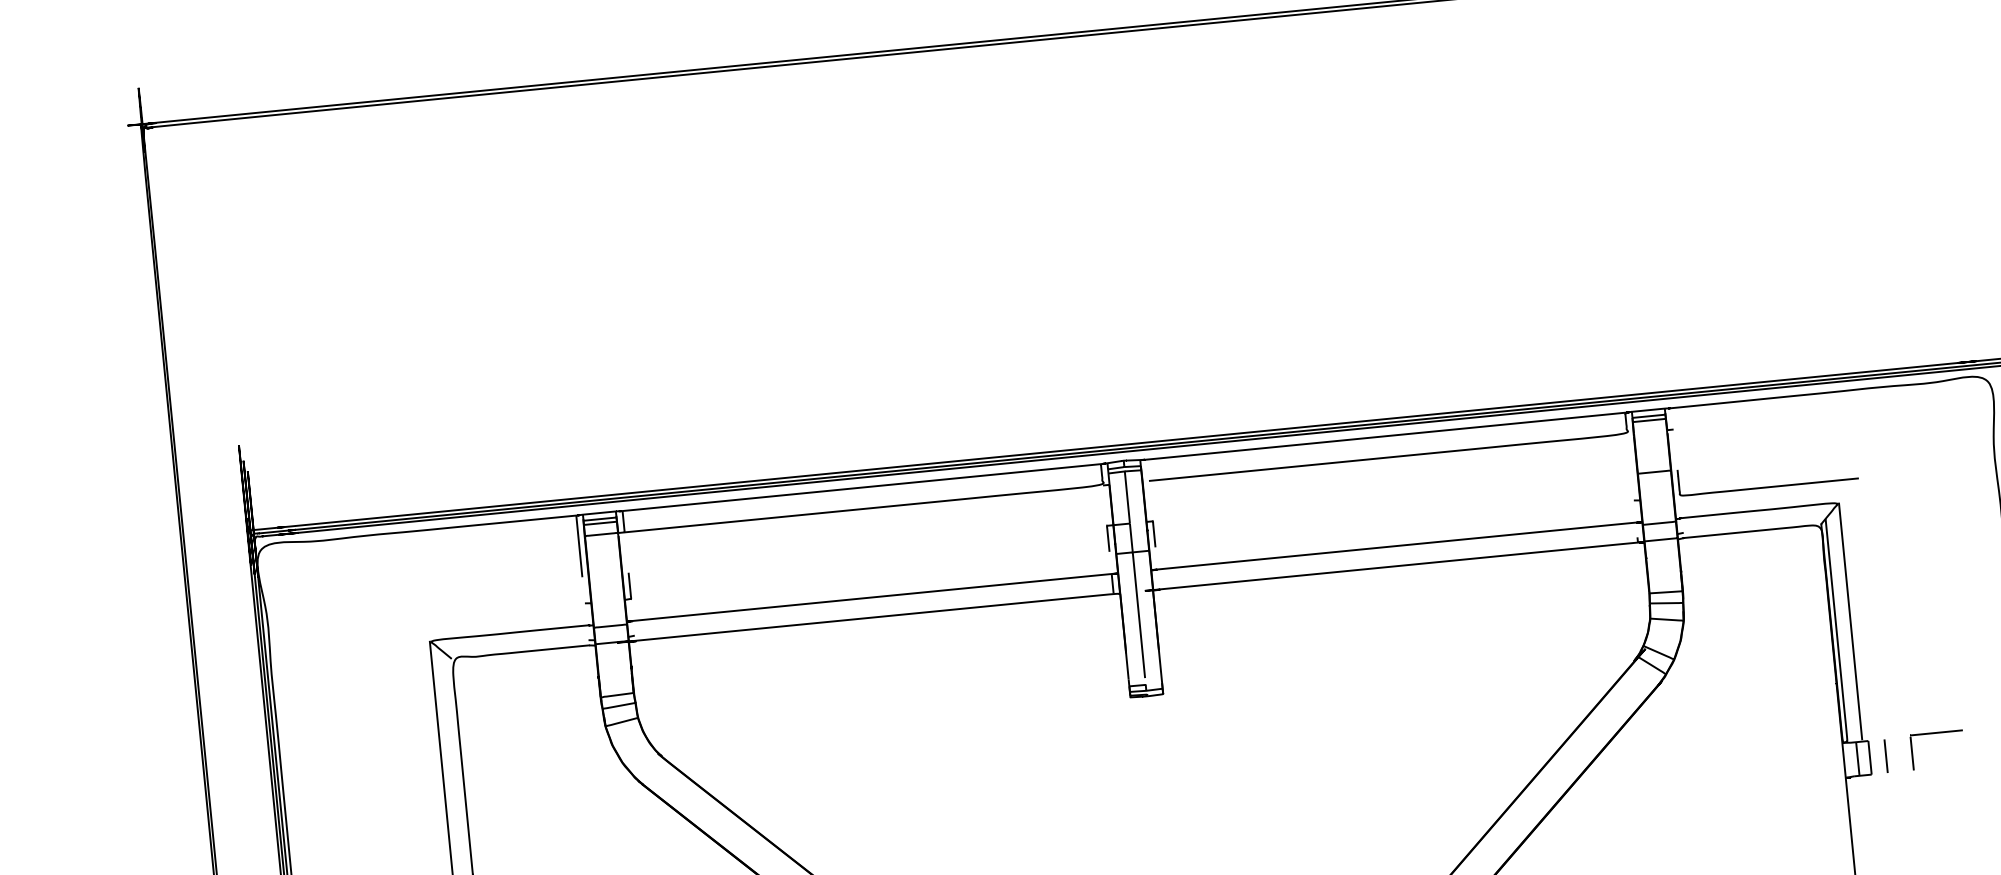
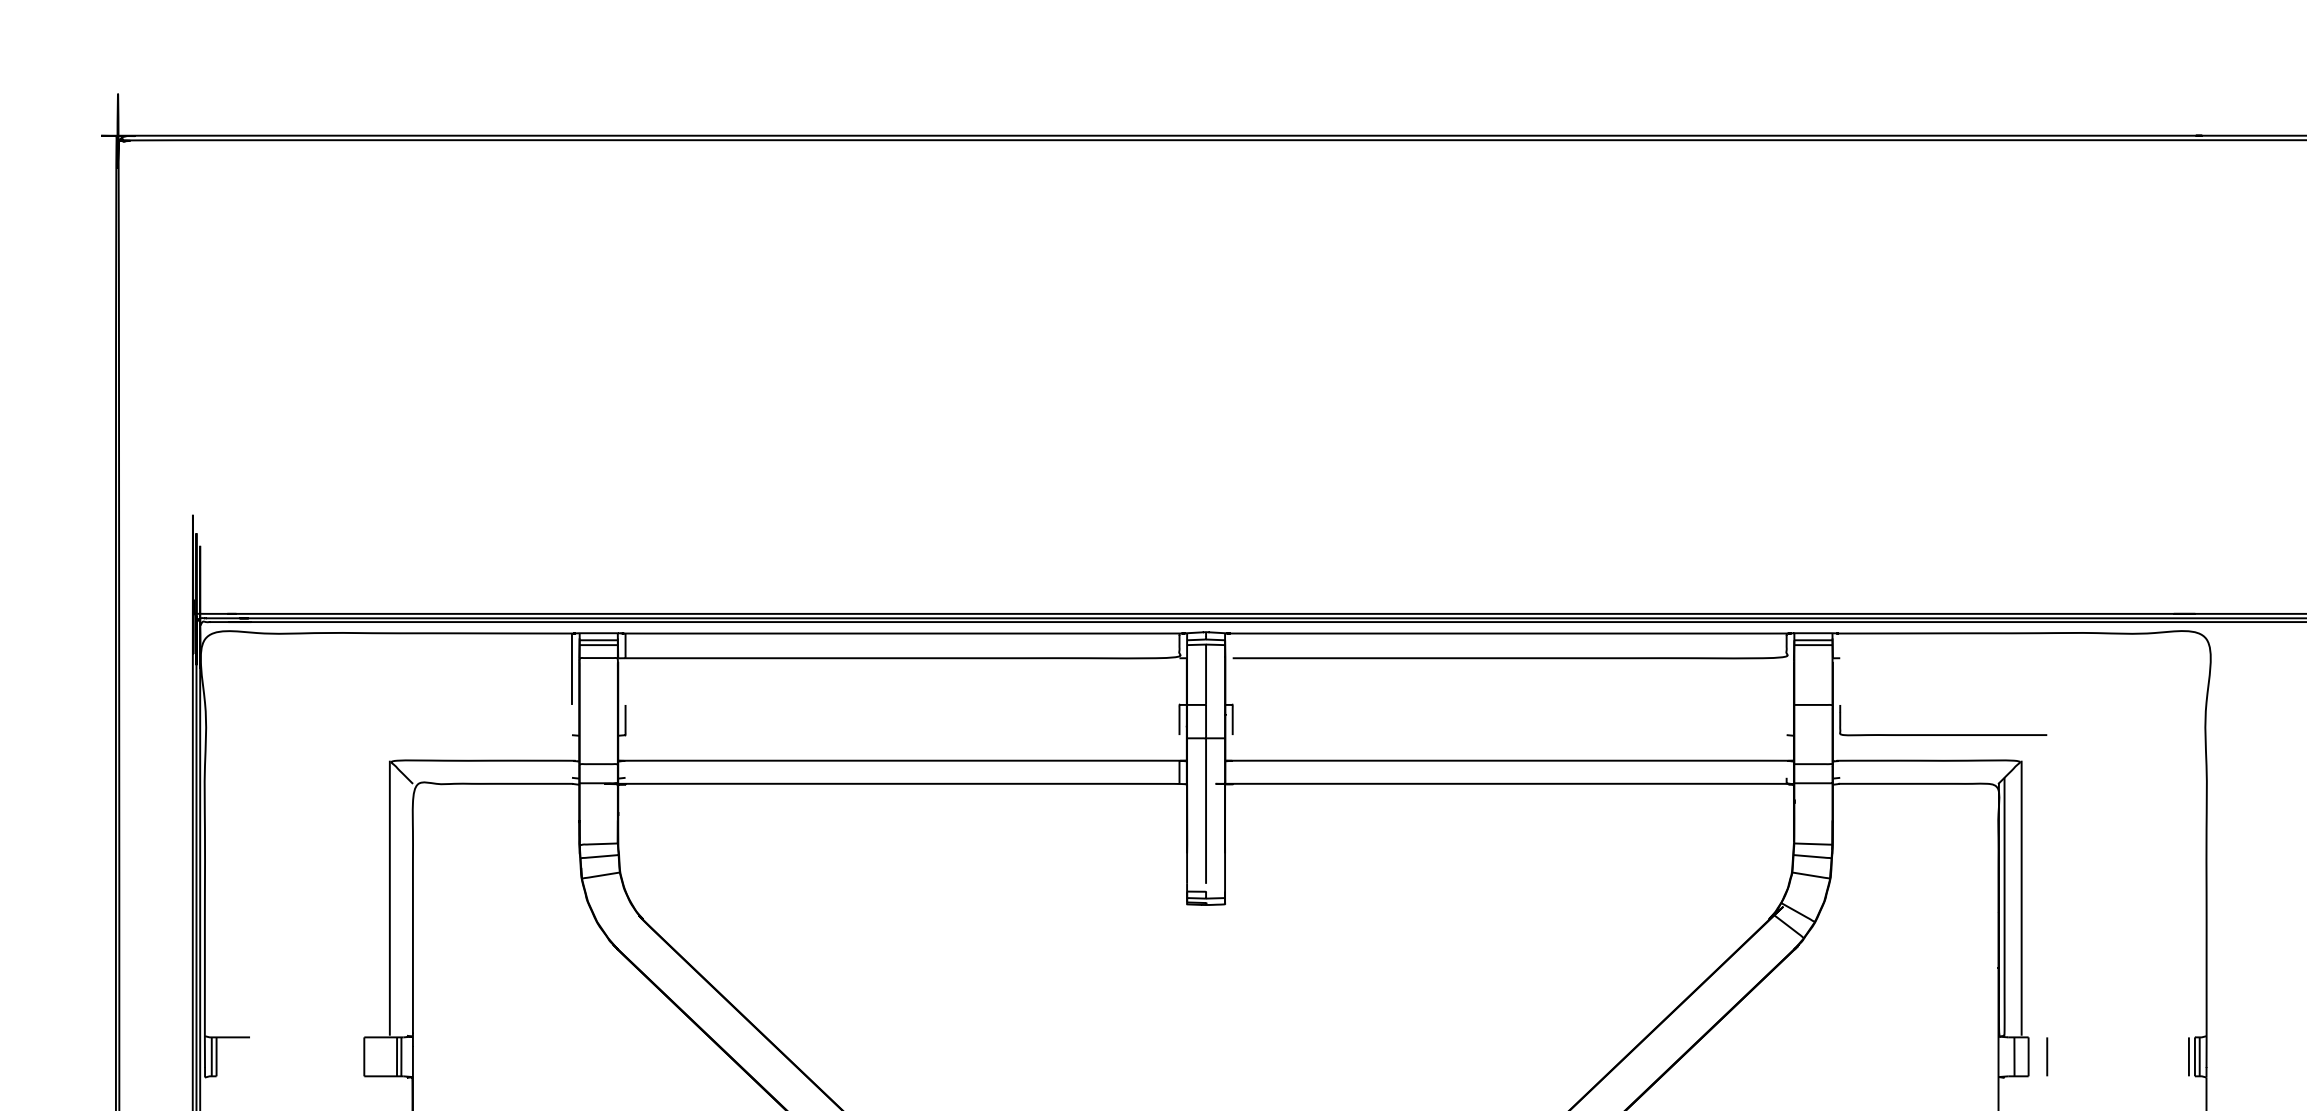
part: (1936, 733) -> (2107, 1036), removed

